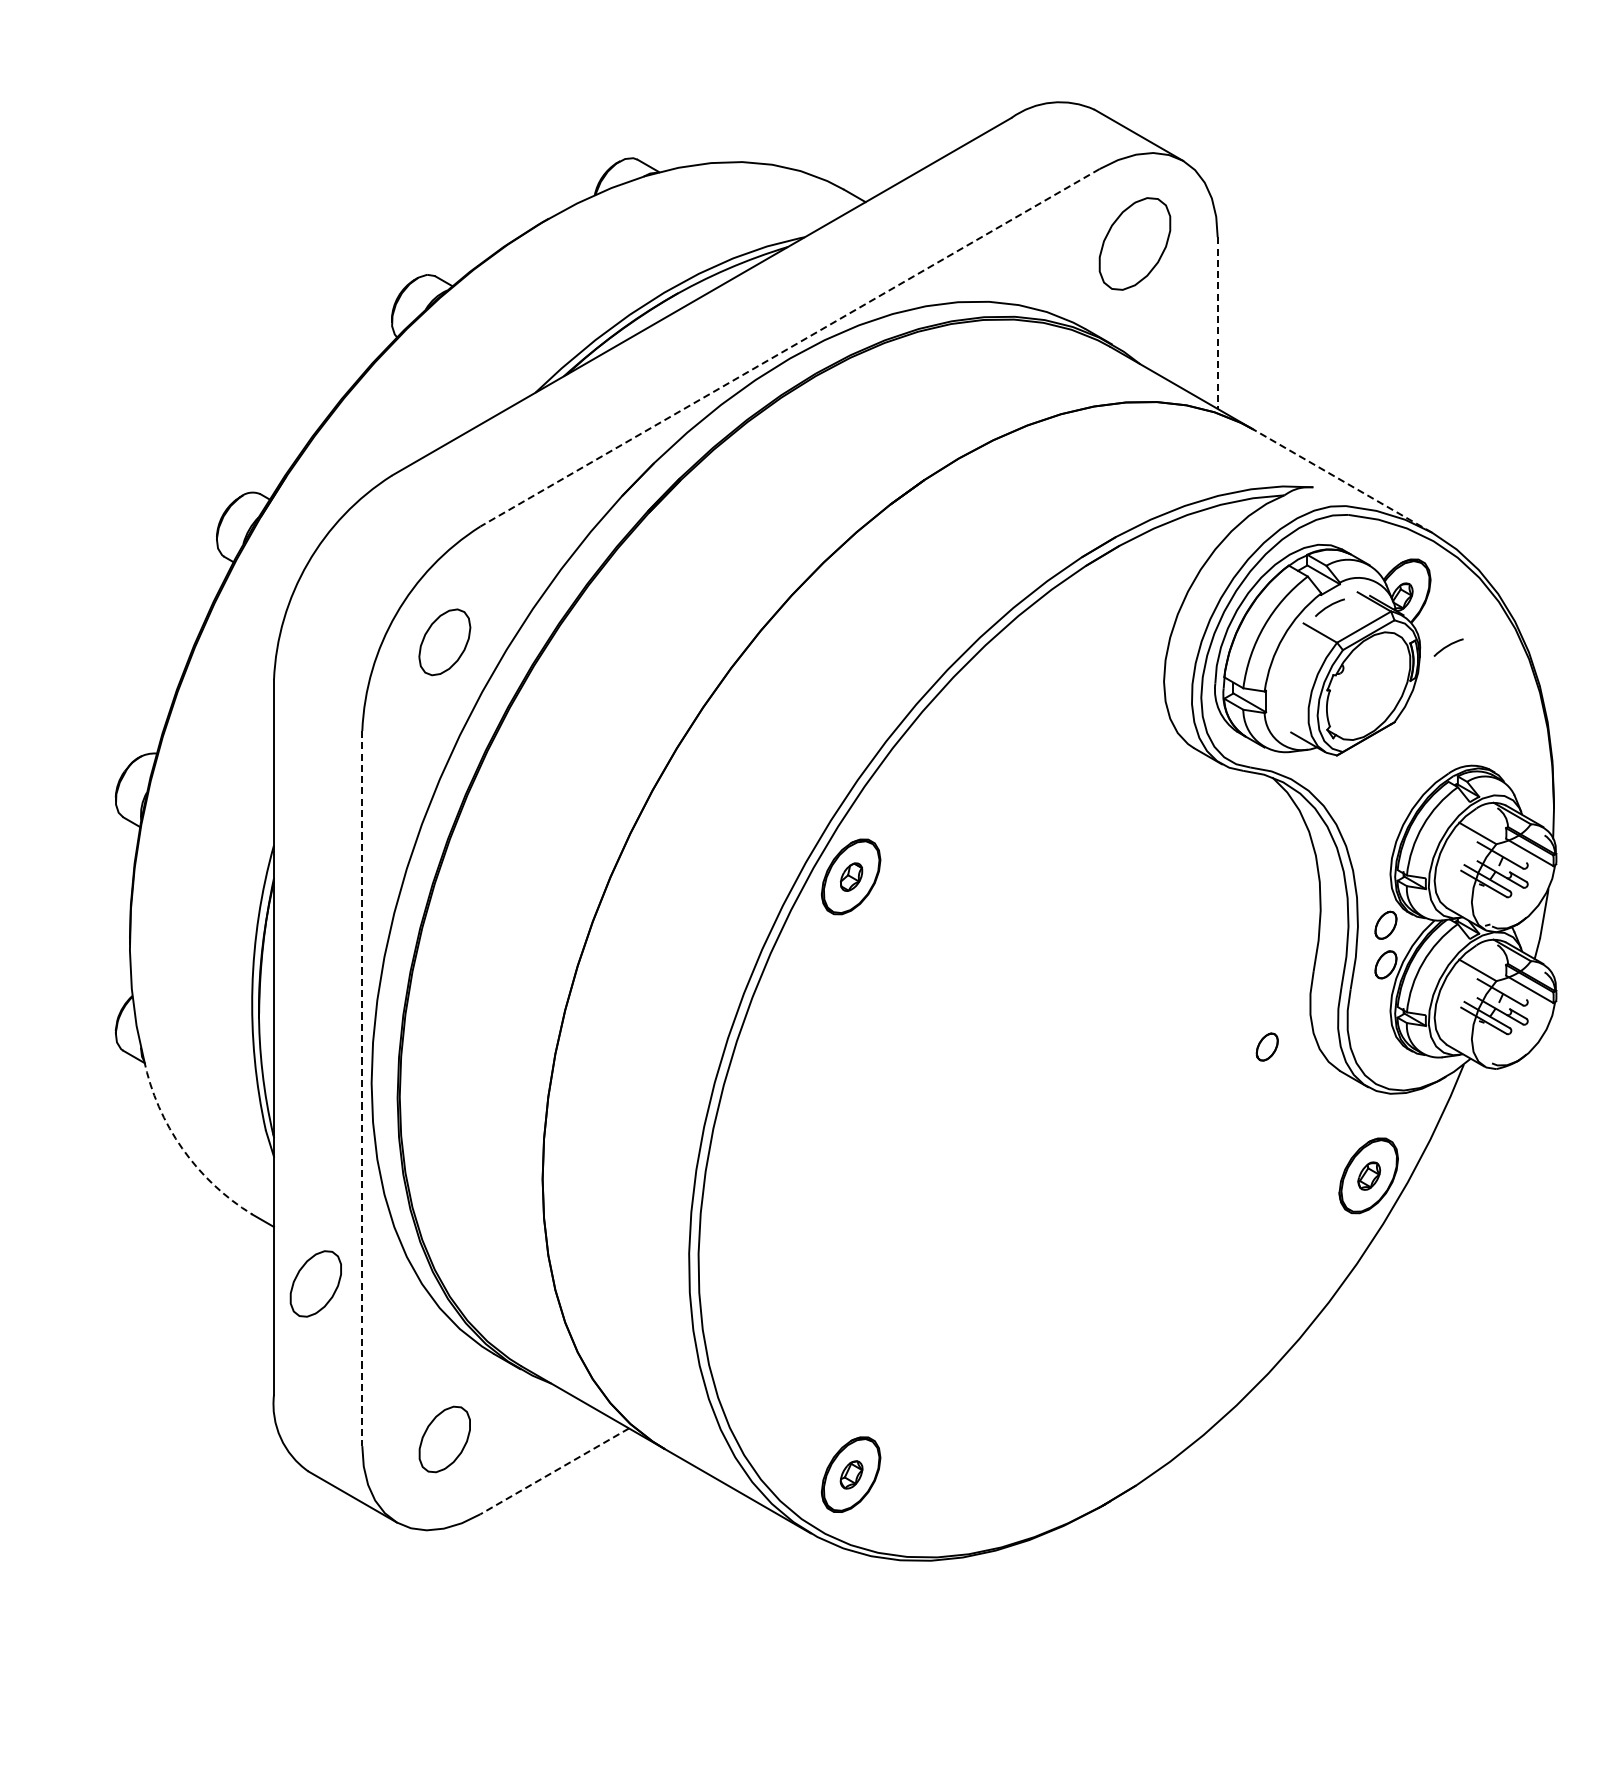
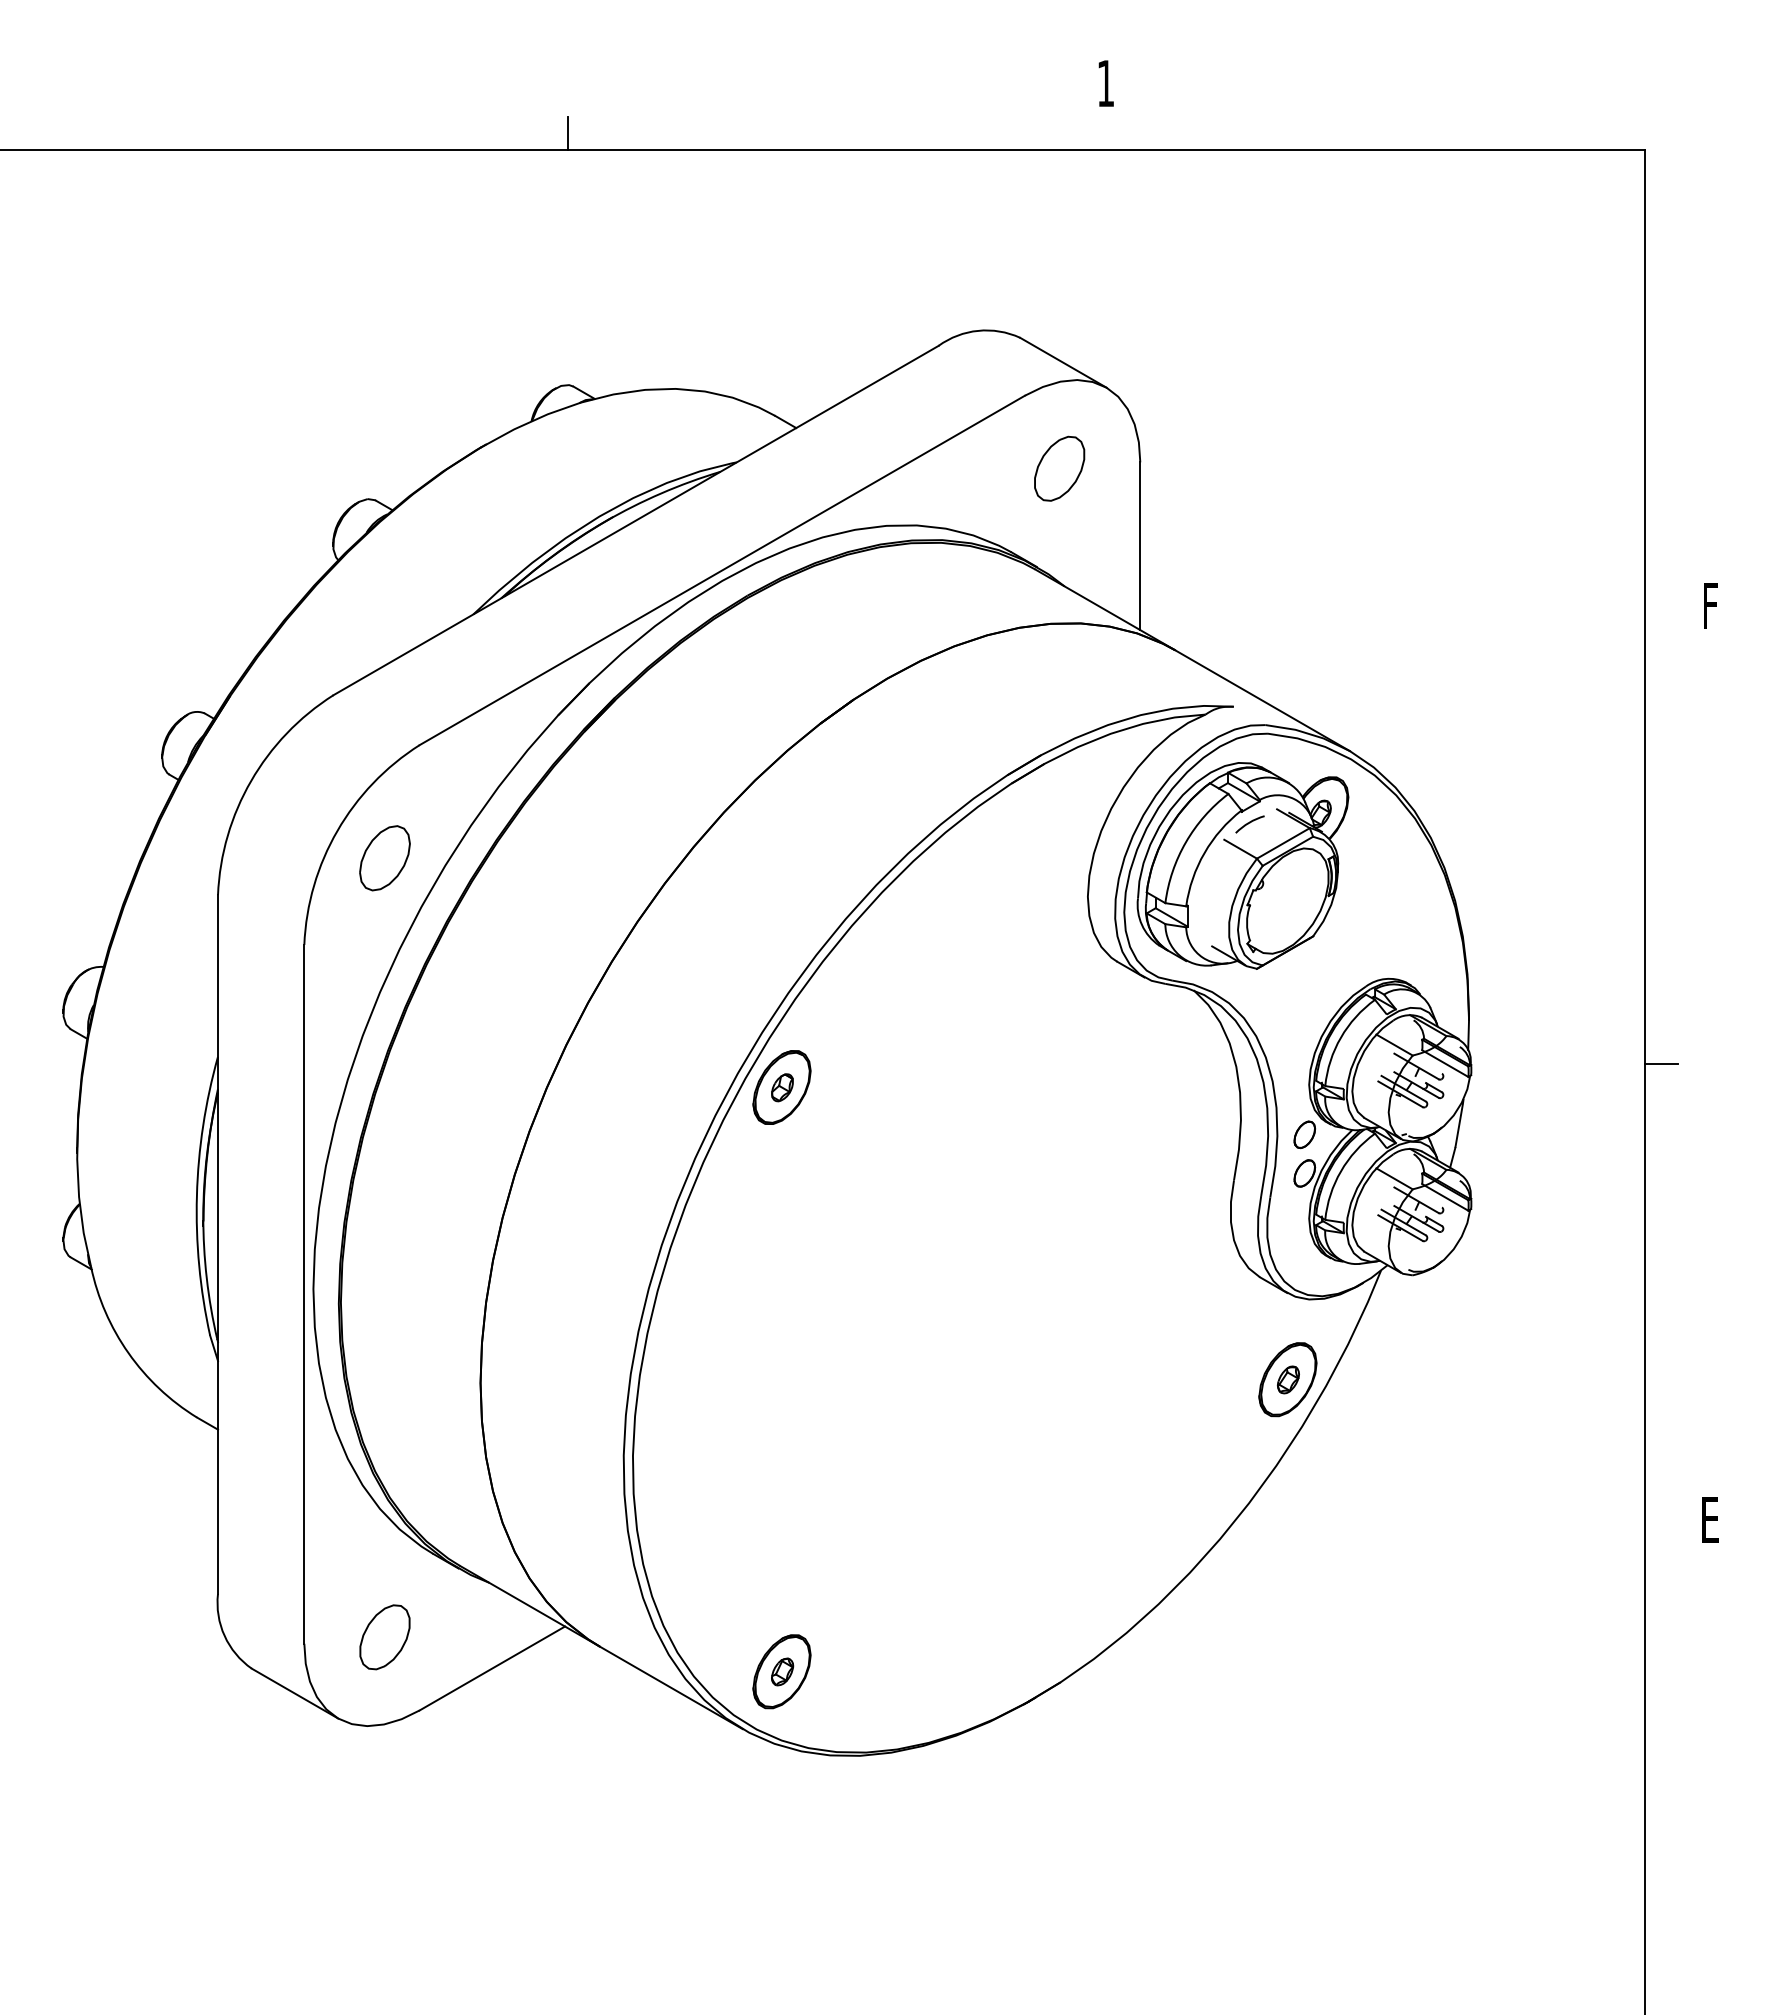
part: (1135, 243) -> (1059, 468), size x0.71
line: (1217, 323) -> (1140, 546), dashed -> solid
line: (789, 347) -> (721, 570), dashed -> solid
line: (1342, 480) -> (1262, 700), dashed -> solid
arc: (1448, 646) -> (1365, 862), removed
part: (1266, 1046) -> (1188, 1253), removed
line: (362, 1088) -> (304, 1294), dashed -> solid
arc: (182, 1149) -> (128, 1353), dashed -> solid
part: (315, 1284) -> (258, 1485), removed
line: (554, 1471) -> (492, 1668), dashed -> solid

